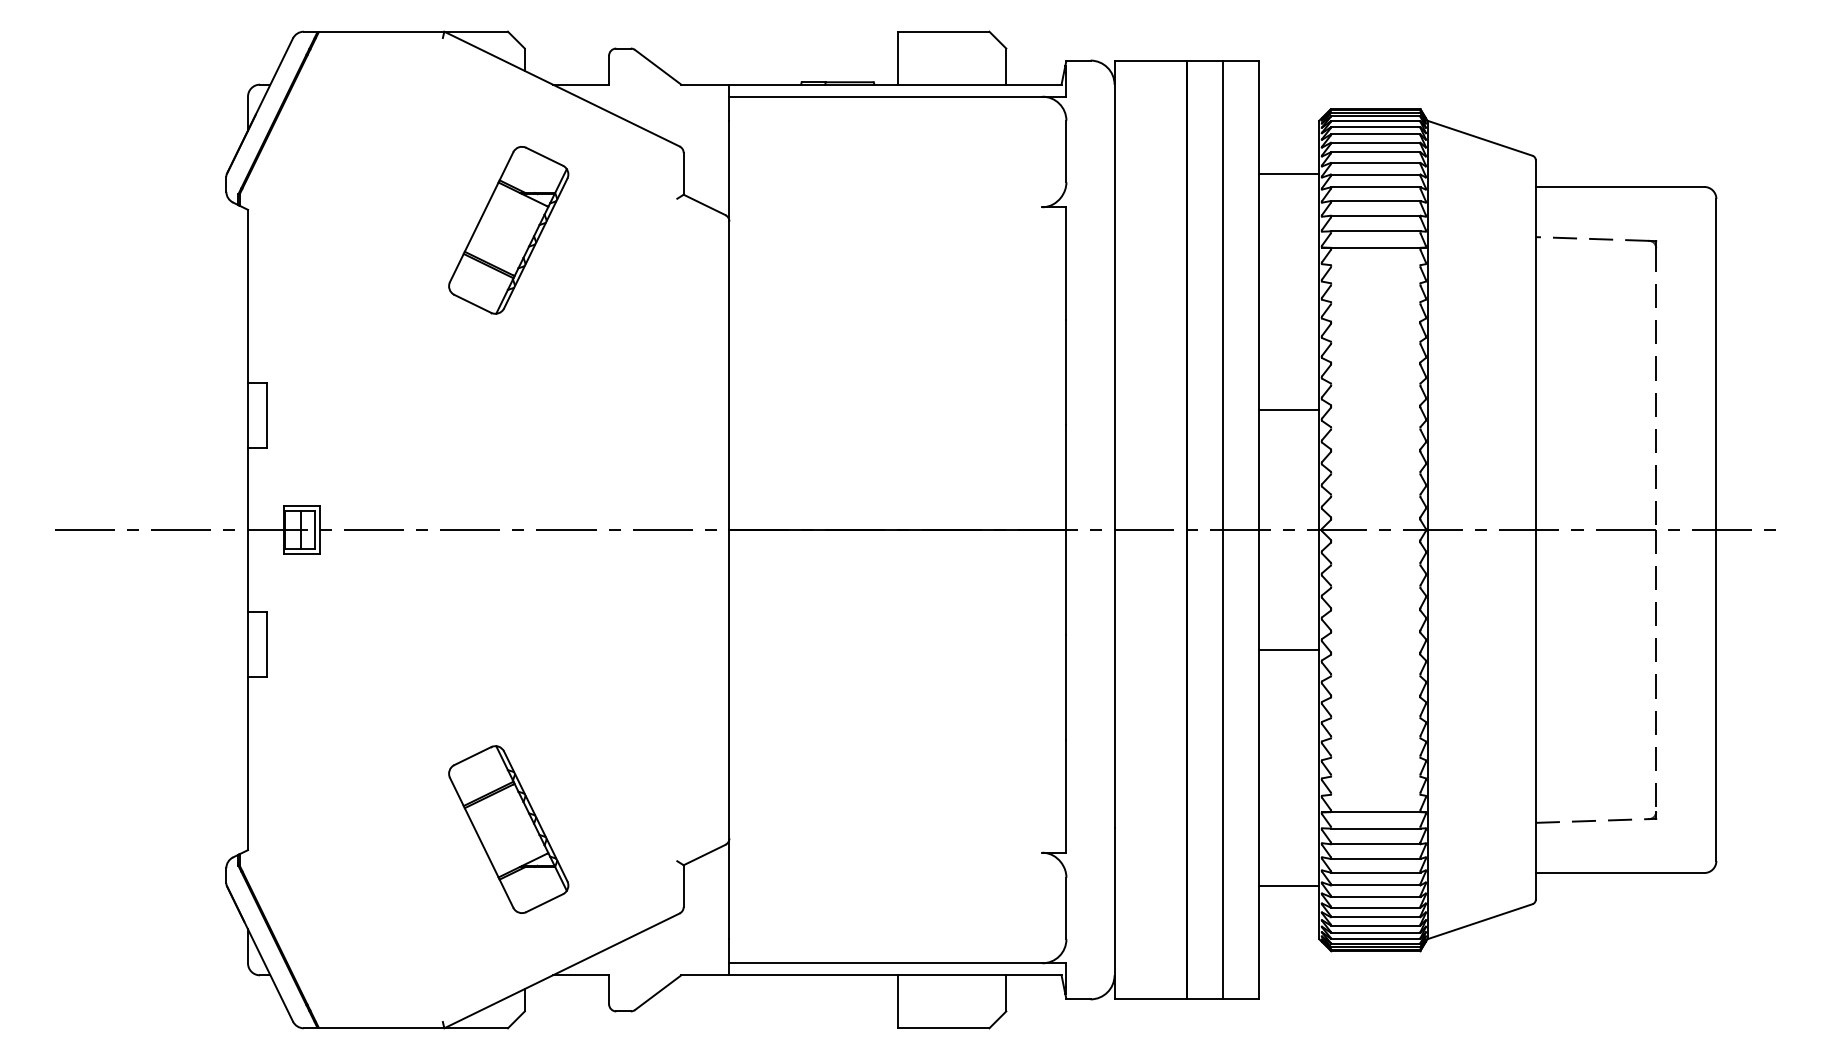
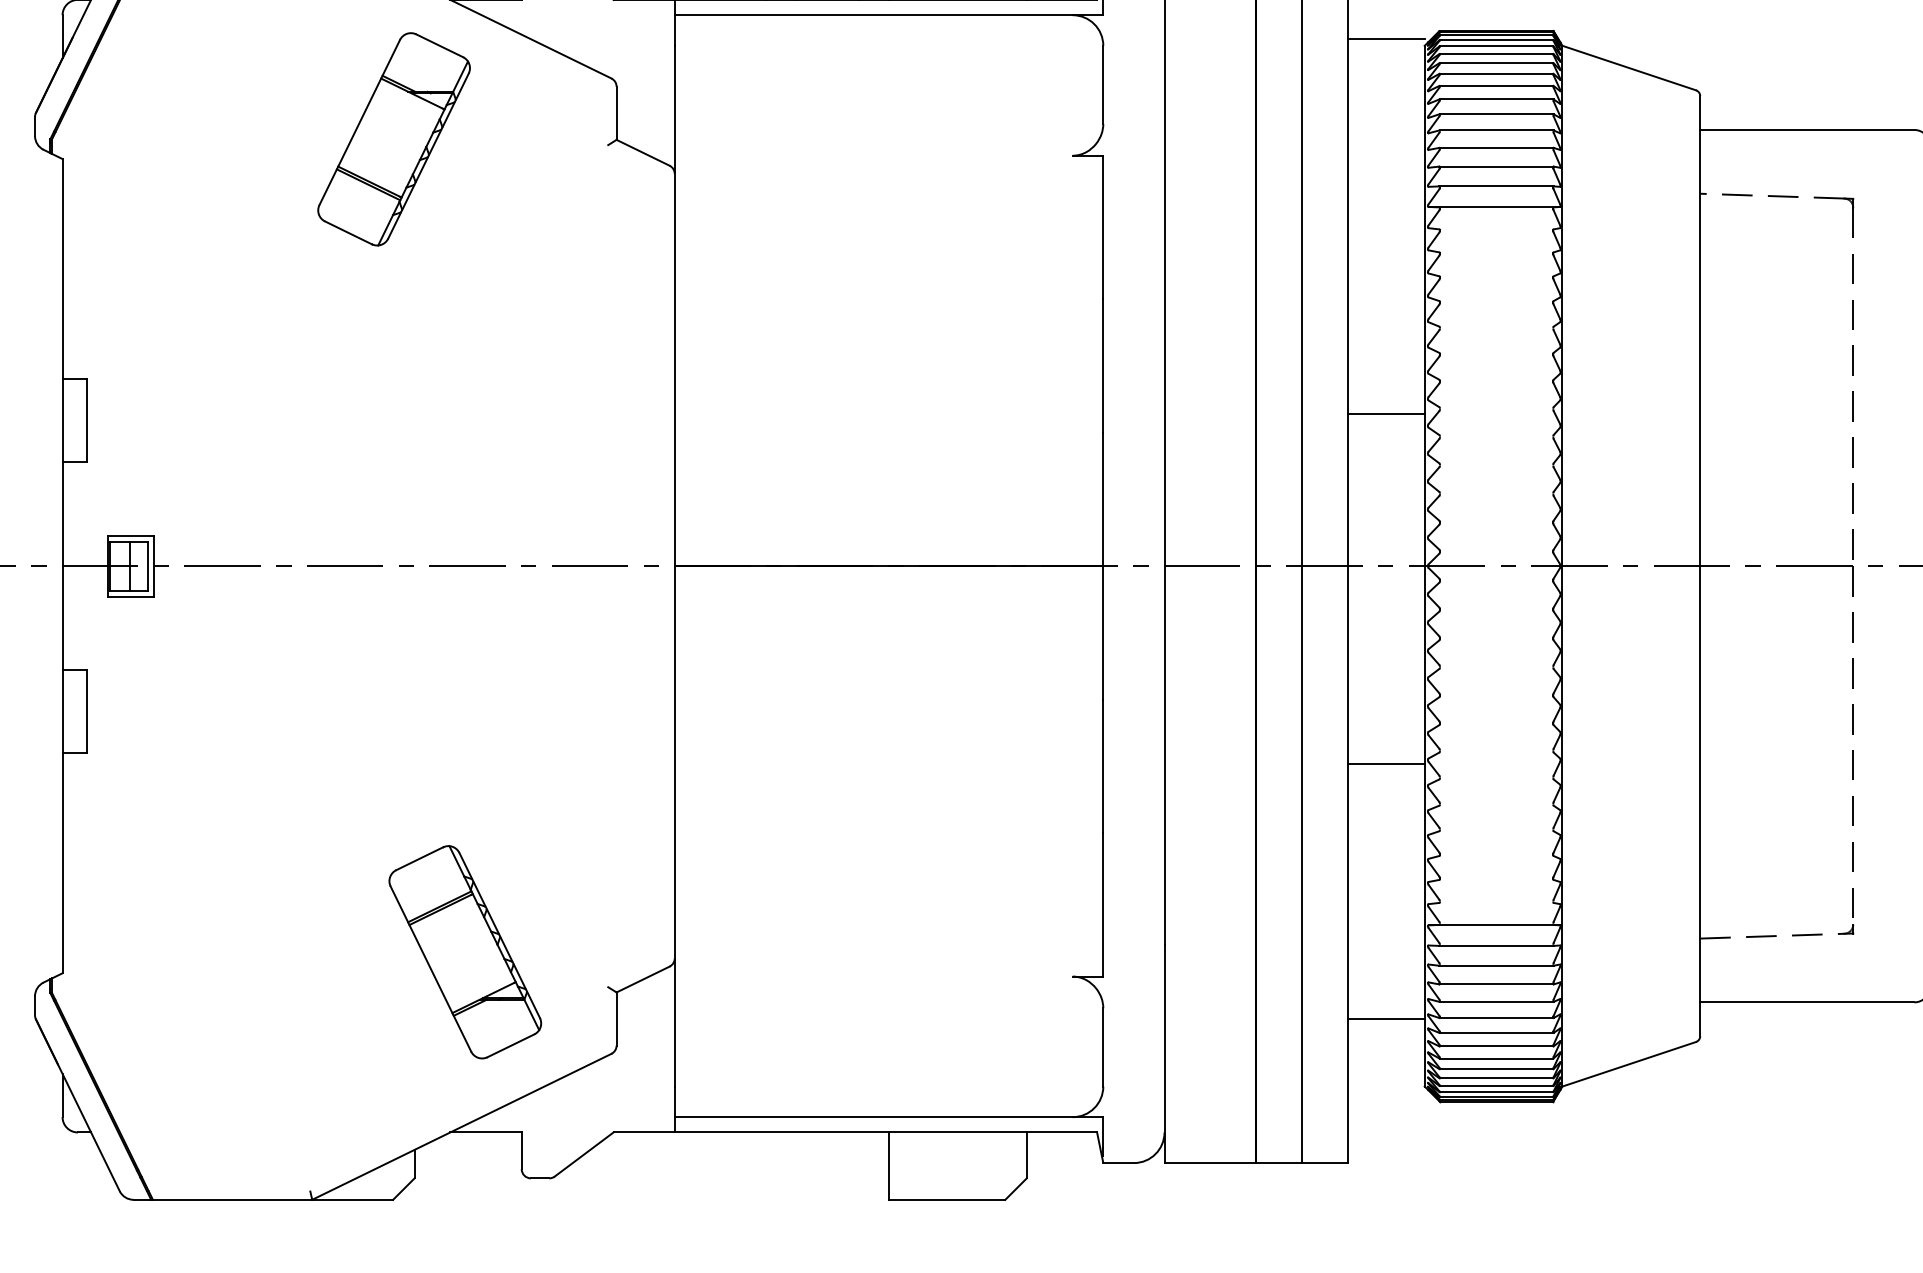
line: (1289, 173) -> (1386, 39), moved
part: (508, 230) -> (393, 139), moved
line: (1289, 649) -> (1386, 763), moved
part: (508, 829) -> (465, 952), moved

